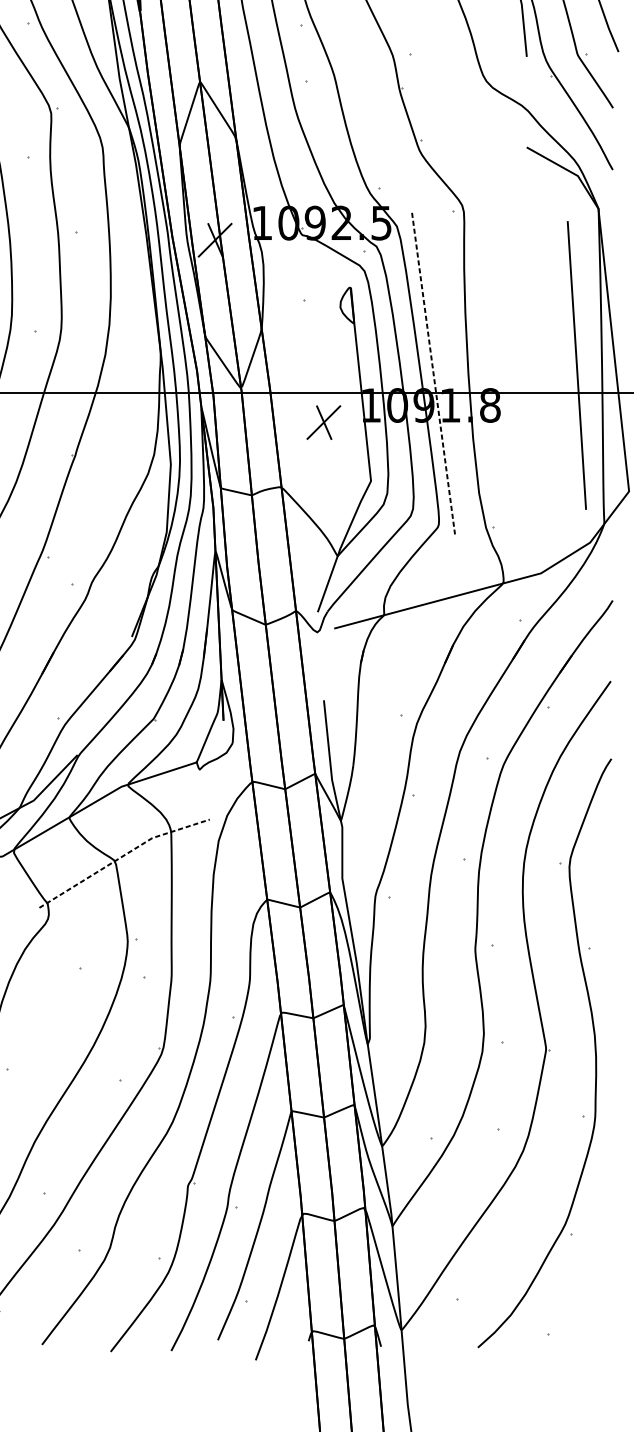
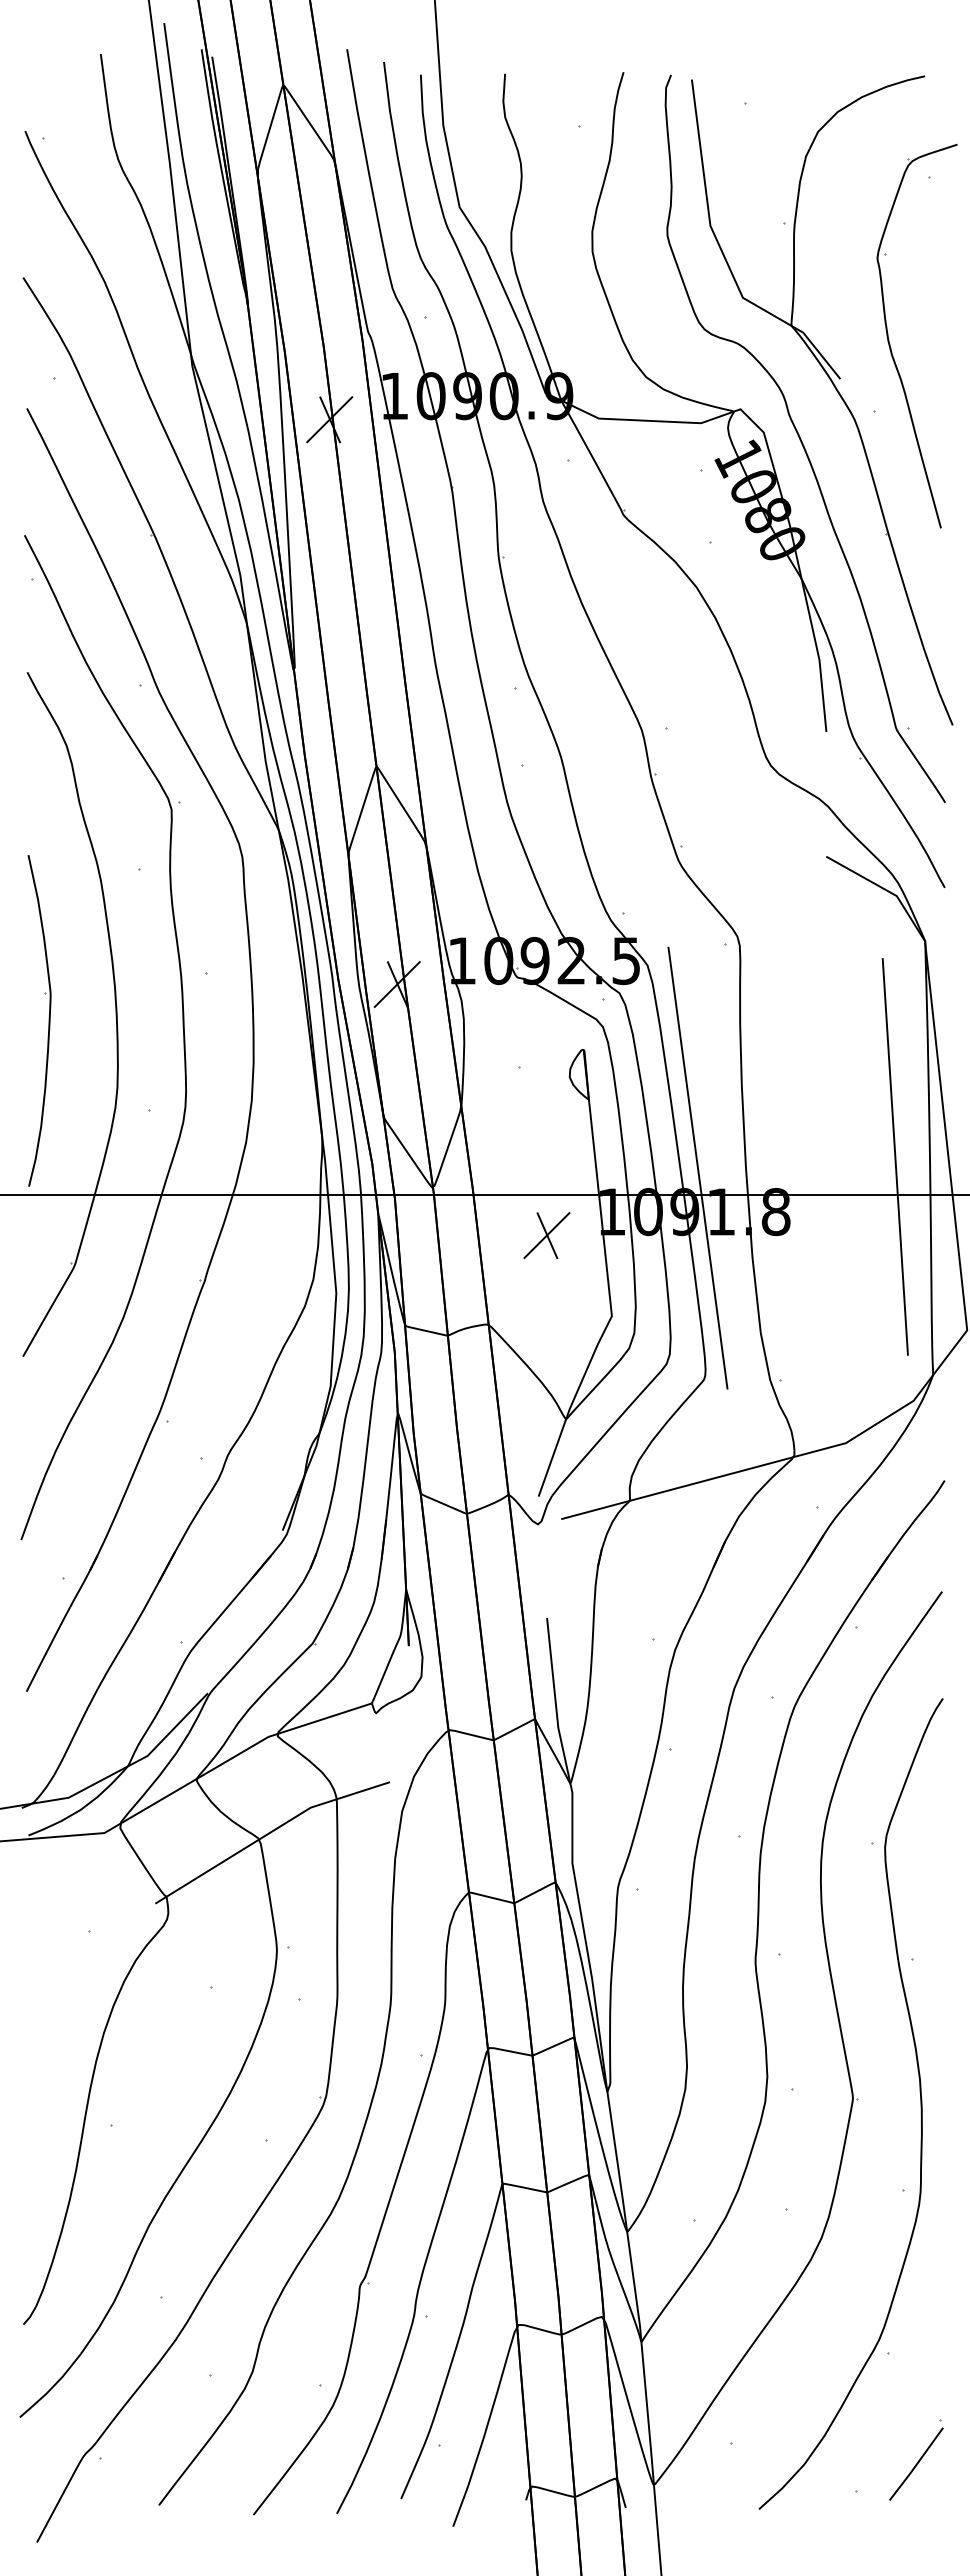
line: (433, 373) -> (698, 1168), dashed -> solid
line: (122, 856) -> (269, 1833), dashed -> solid
part: (592, 1311) -> (916, 2459), added

